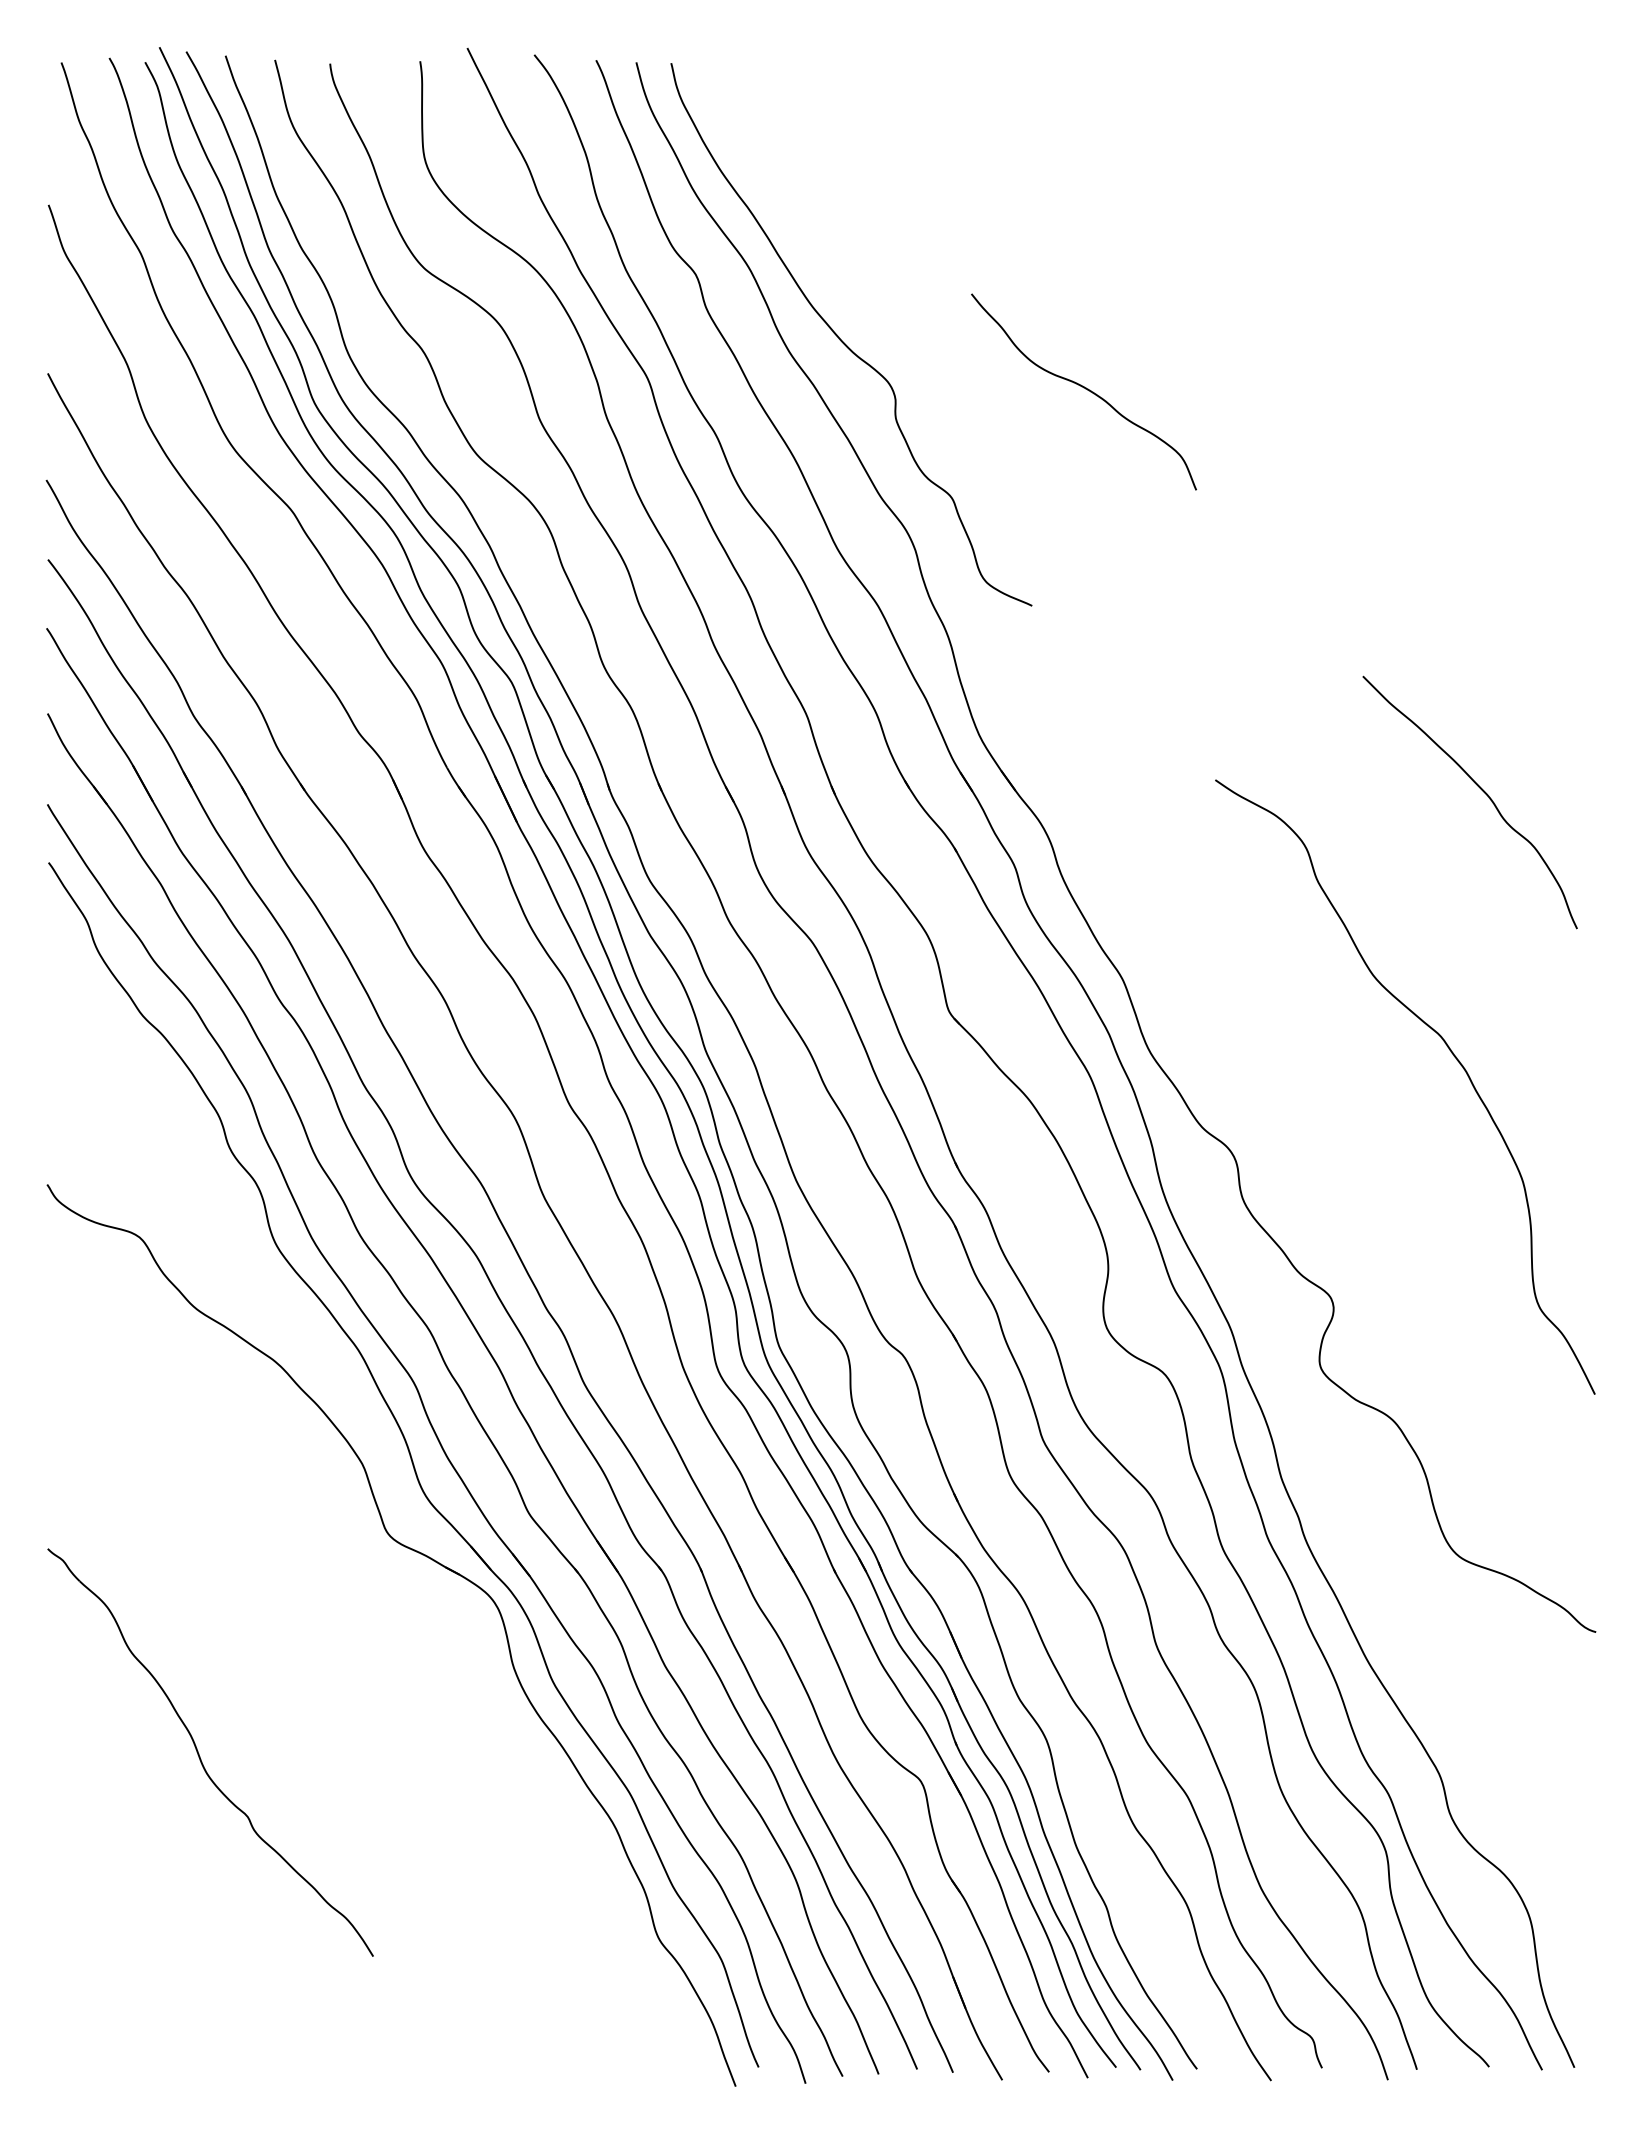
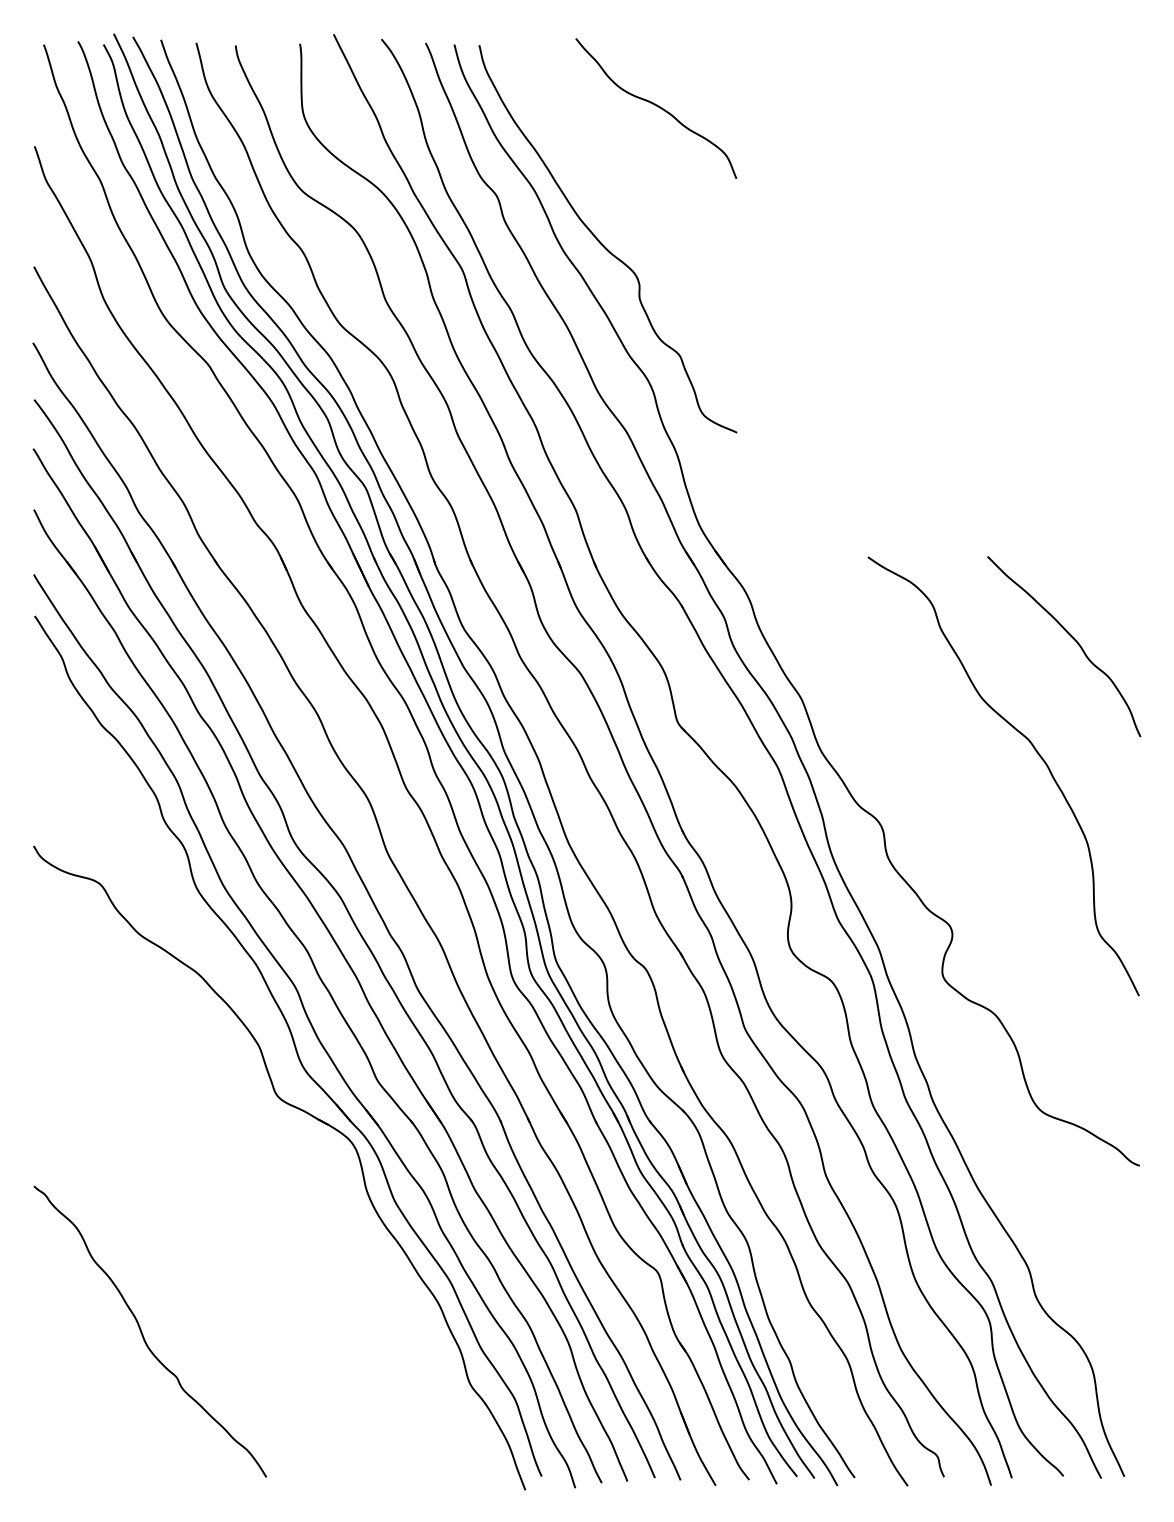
curve: (1085, 389) -> (657, 106), moved
curve: (1481, 790) -> (1072, 638), moved
part: (200, 1756) -> (143, 1334), moved

